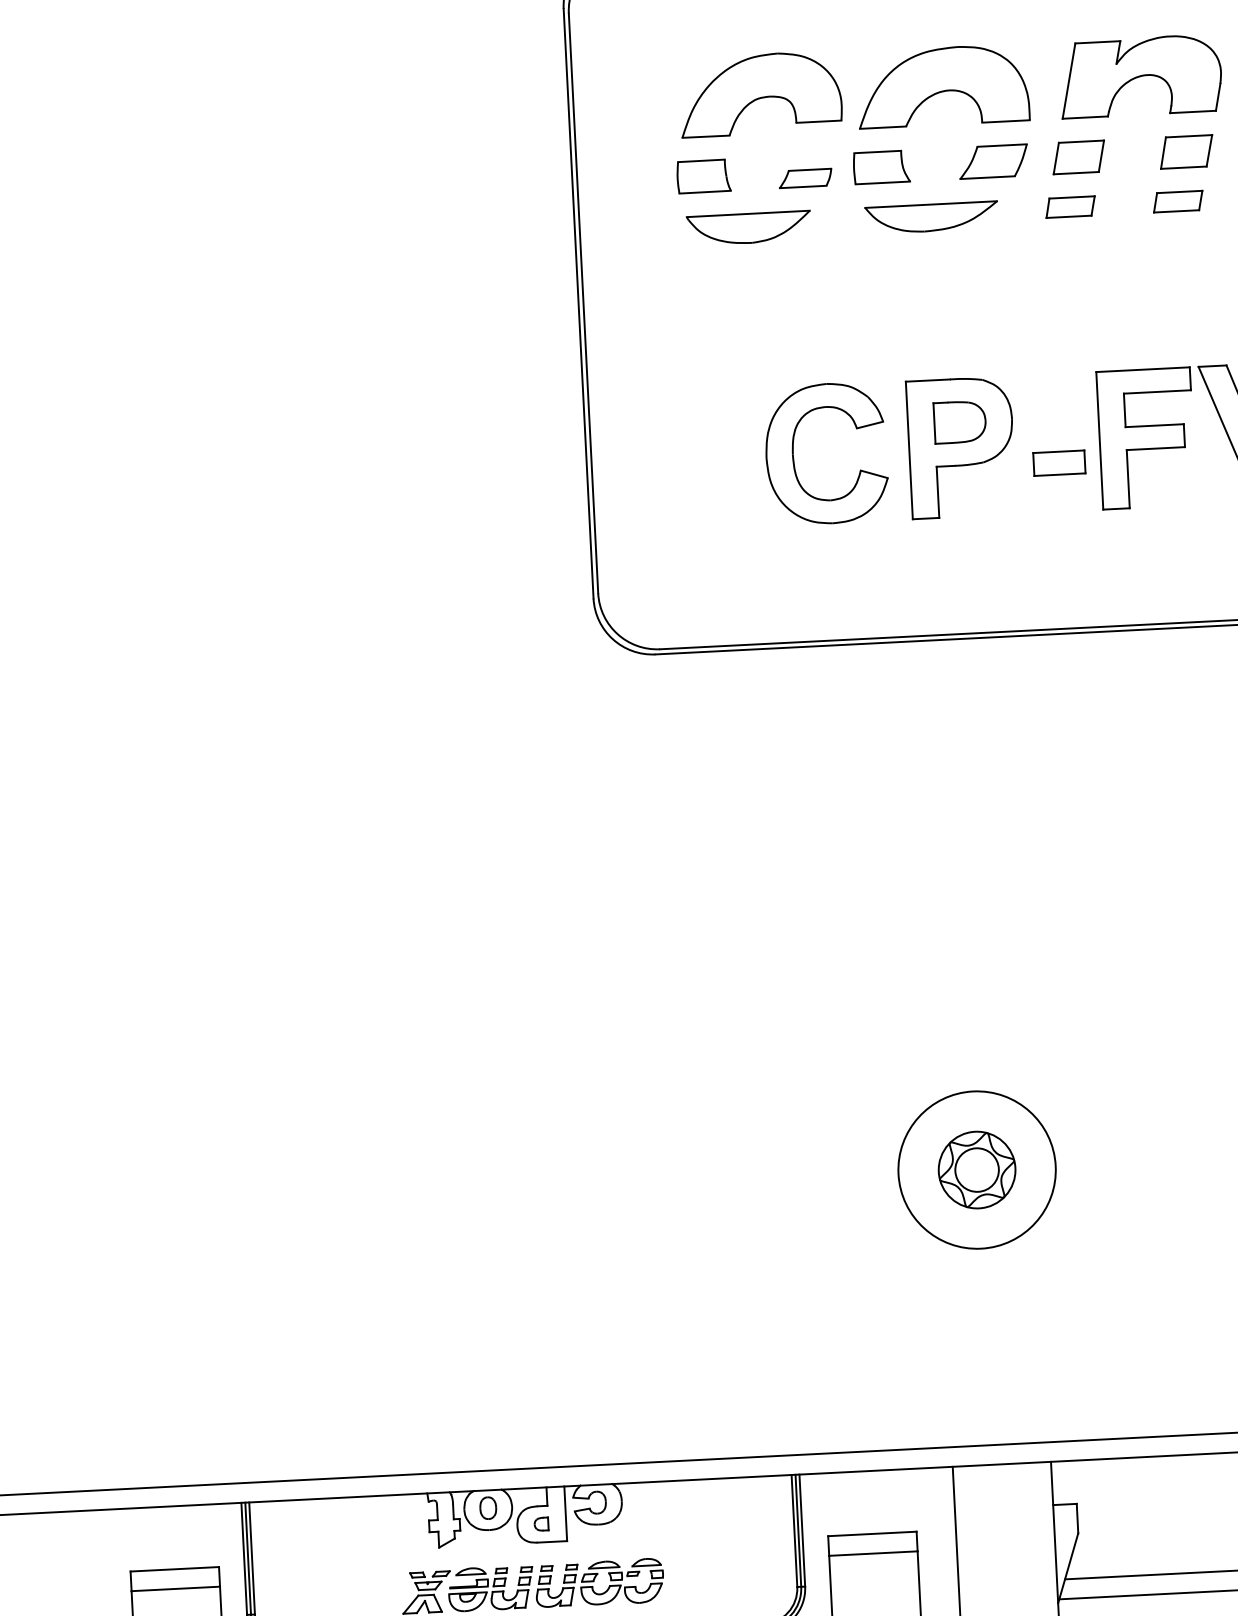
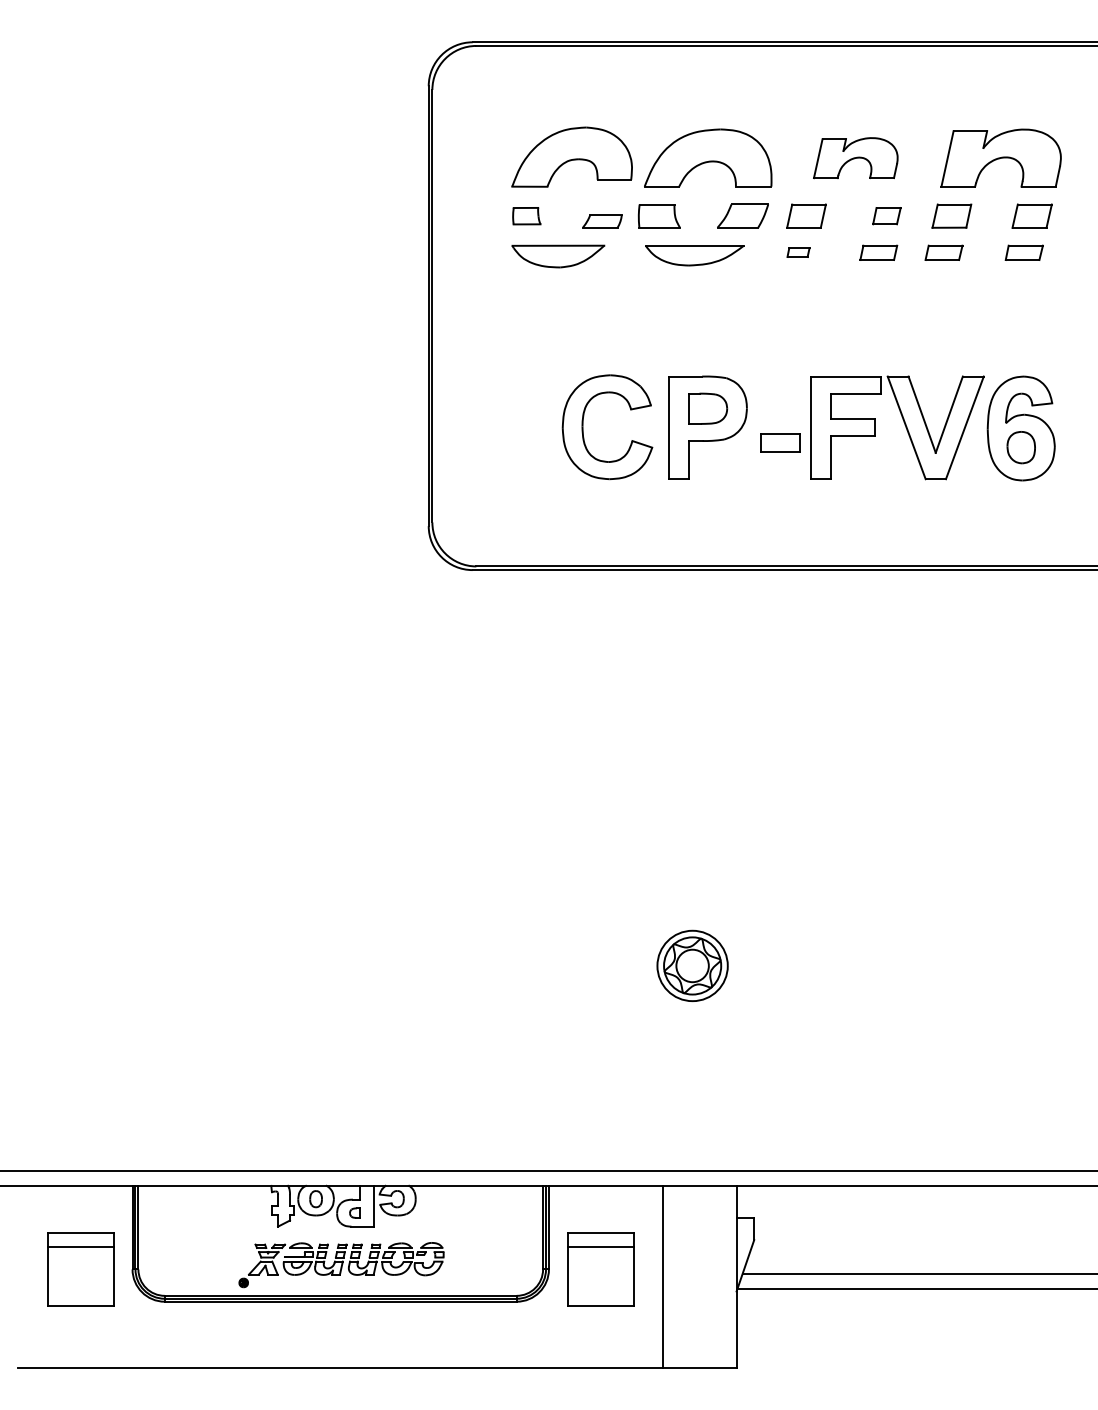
part: (1140, 75) -> (855, 157), size x0.7
part: (1186, 151) -> (886, 215), size x0.7
part: (703, 175) -> (526, 215), size x0.7
part: (1070, 206) -> (798, 252), size x0.6
circle: (976, 1169) -> (692, 965), size x0.6

